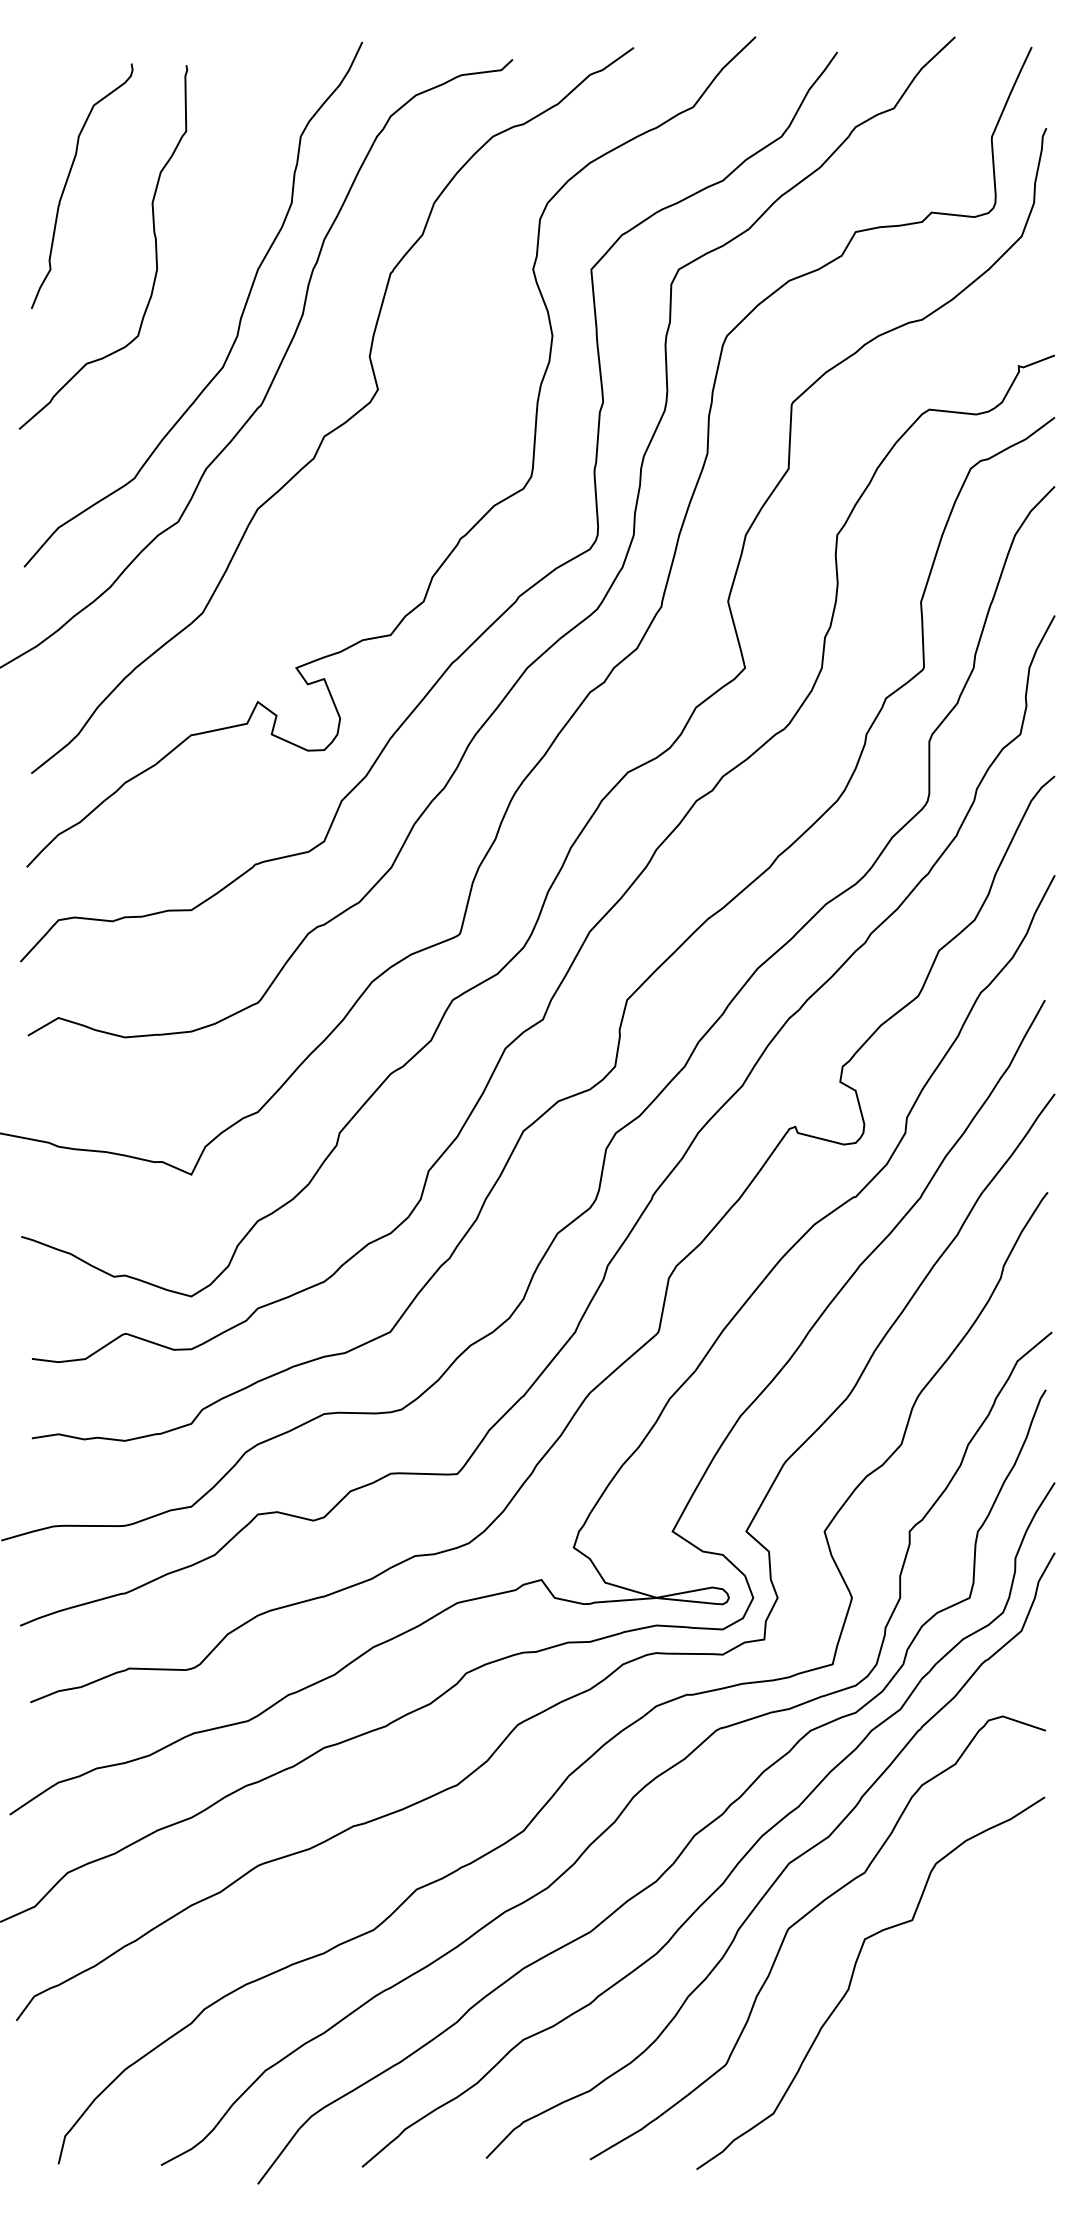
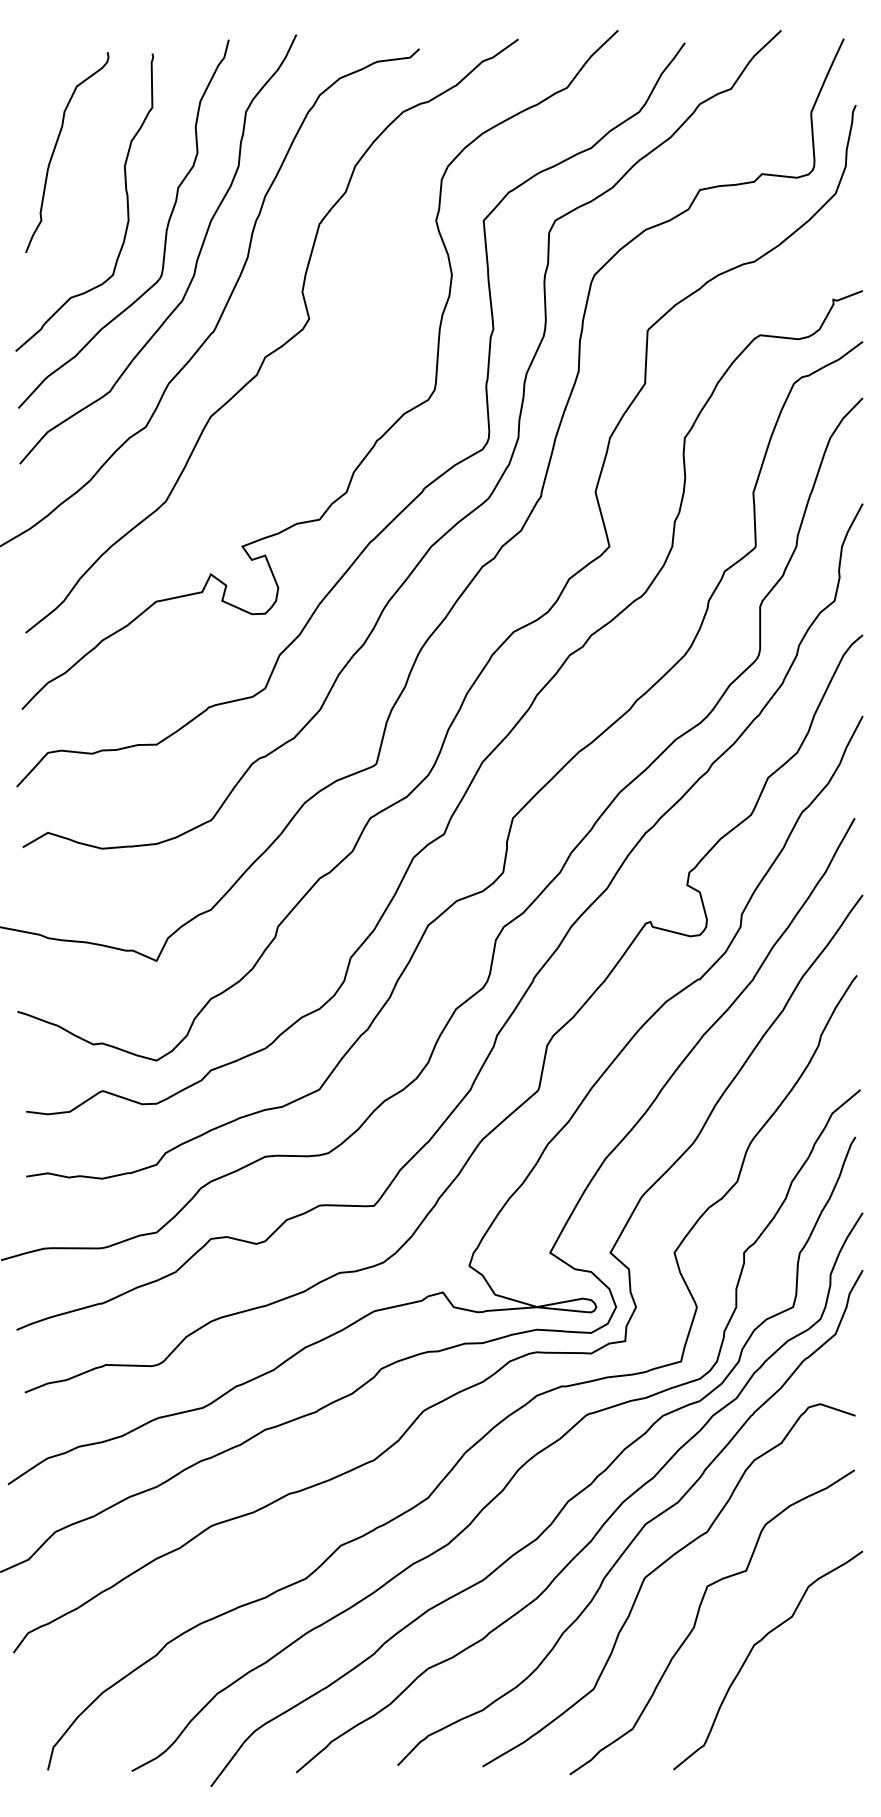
curve: (202, 281) -> (165, 230), added
curve: (920, 2016) -> (752, 1649), added

